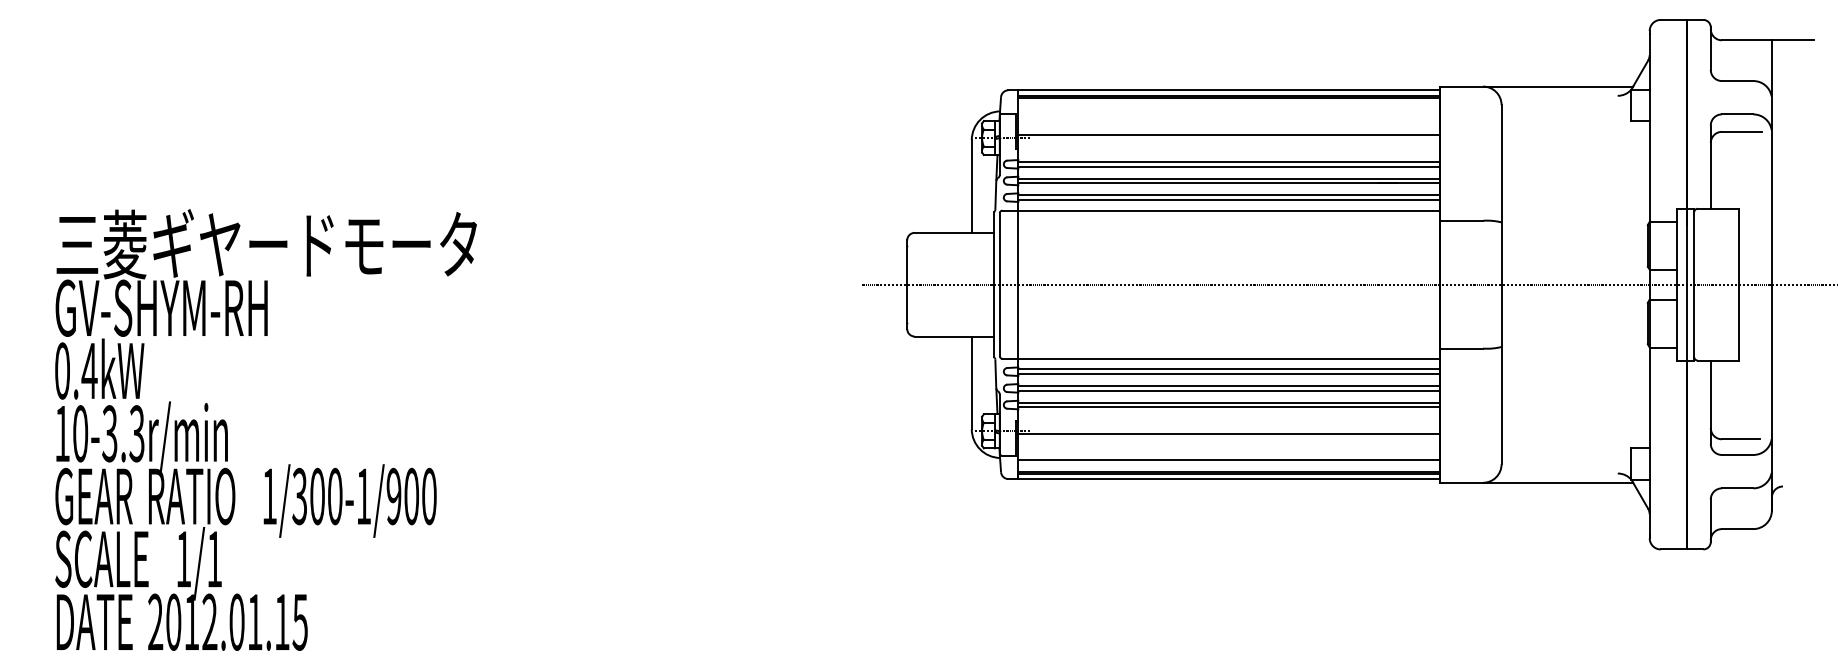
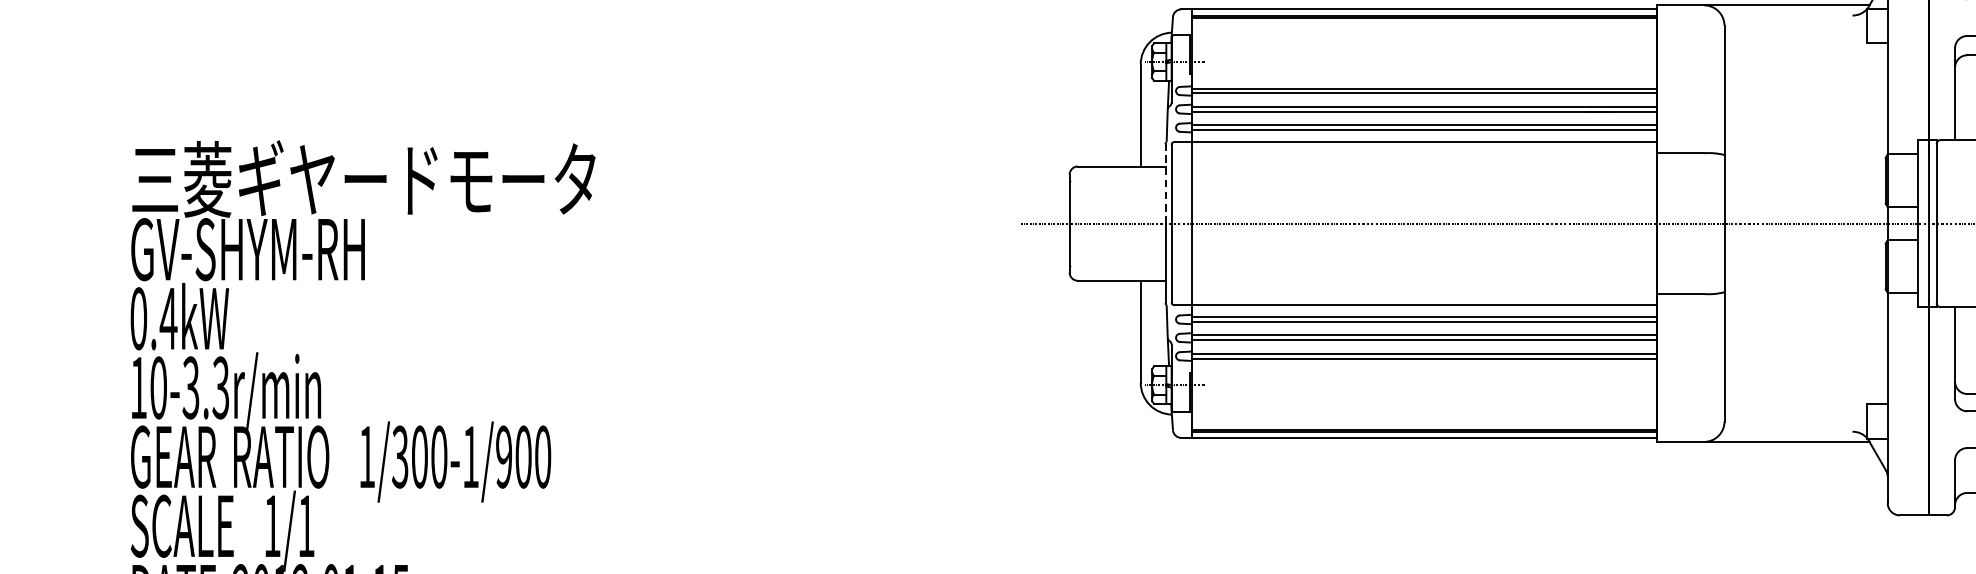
line: (1229, 134) -> (1424, 58), removed
line: (994, 248) -> (1165, 183), solid -> dashed
line: (1229, 434) -> (1424, 388), removed
line: (1229, 459) -> (1424, 416), removed

